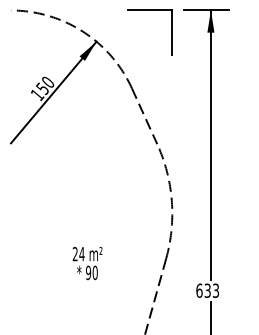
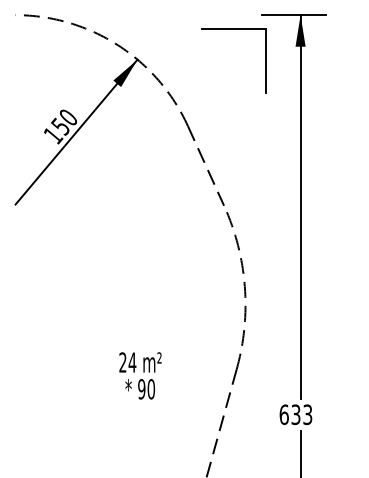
part: (149, 10) -> (232, 29), moved
text: (87, 263) -> (140, 375), moved

